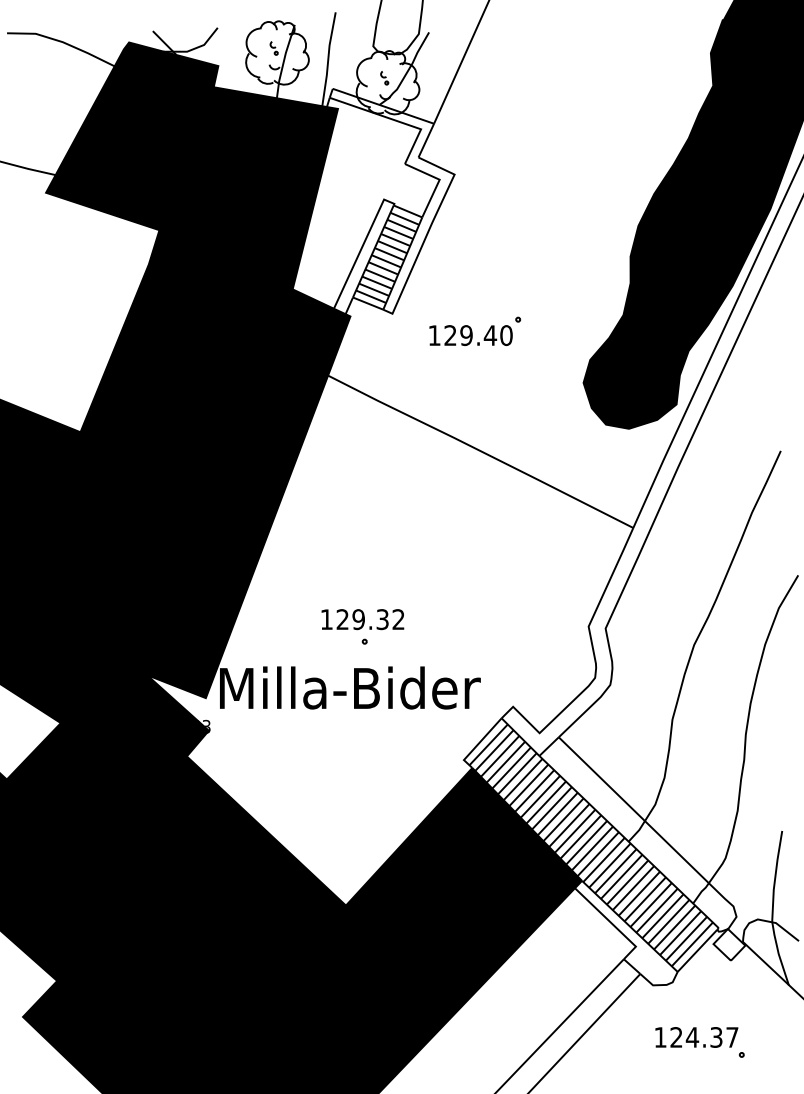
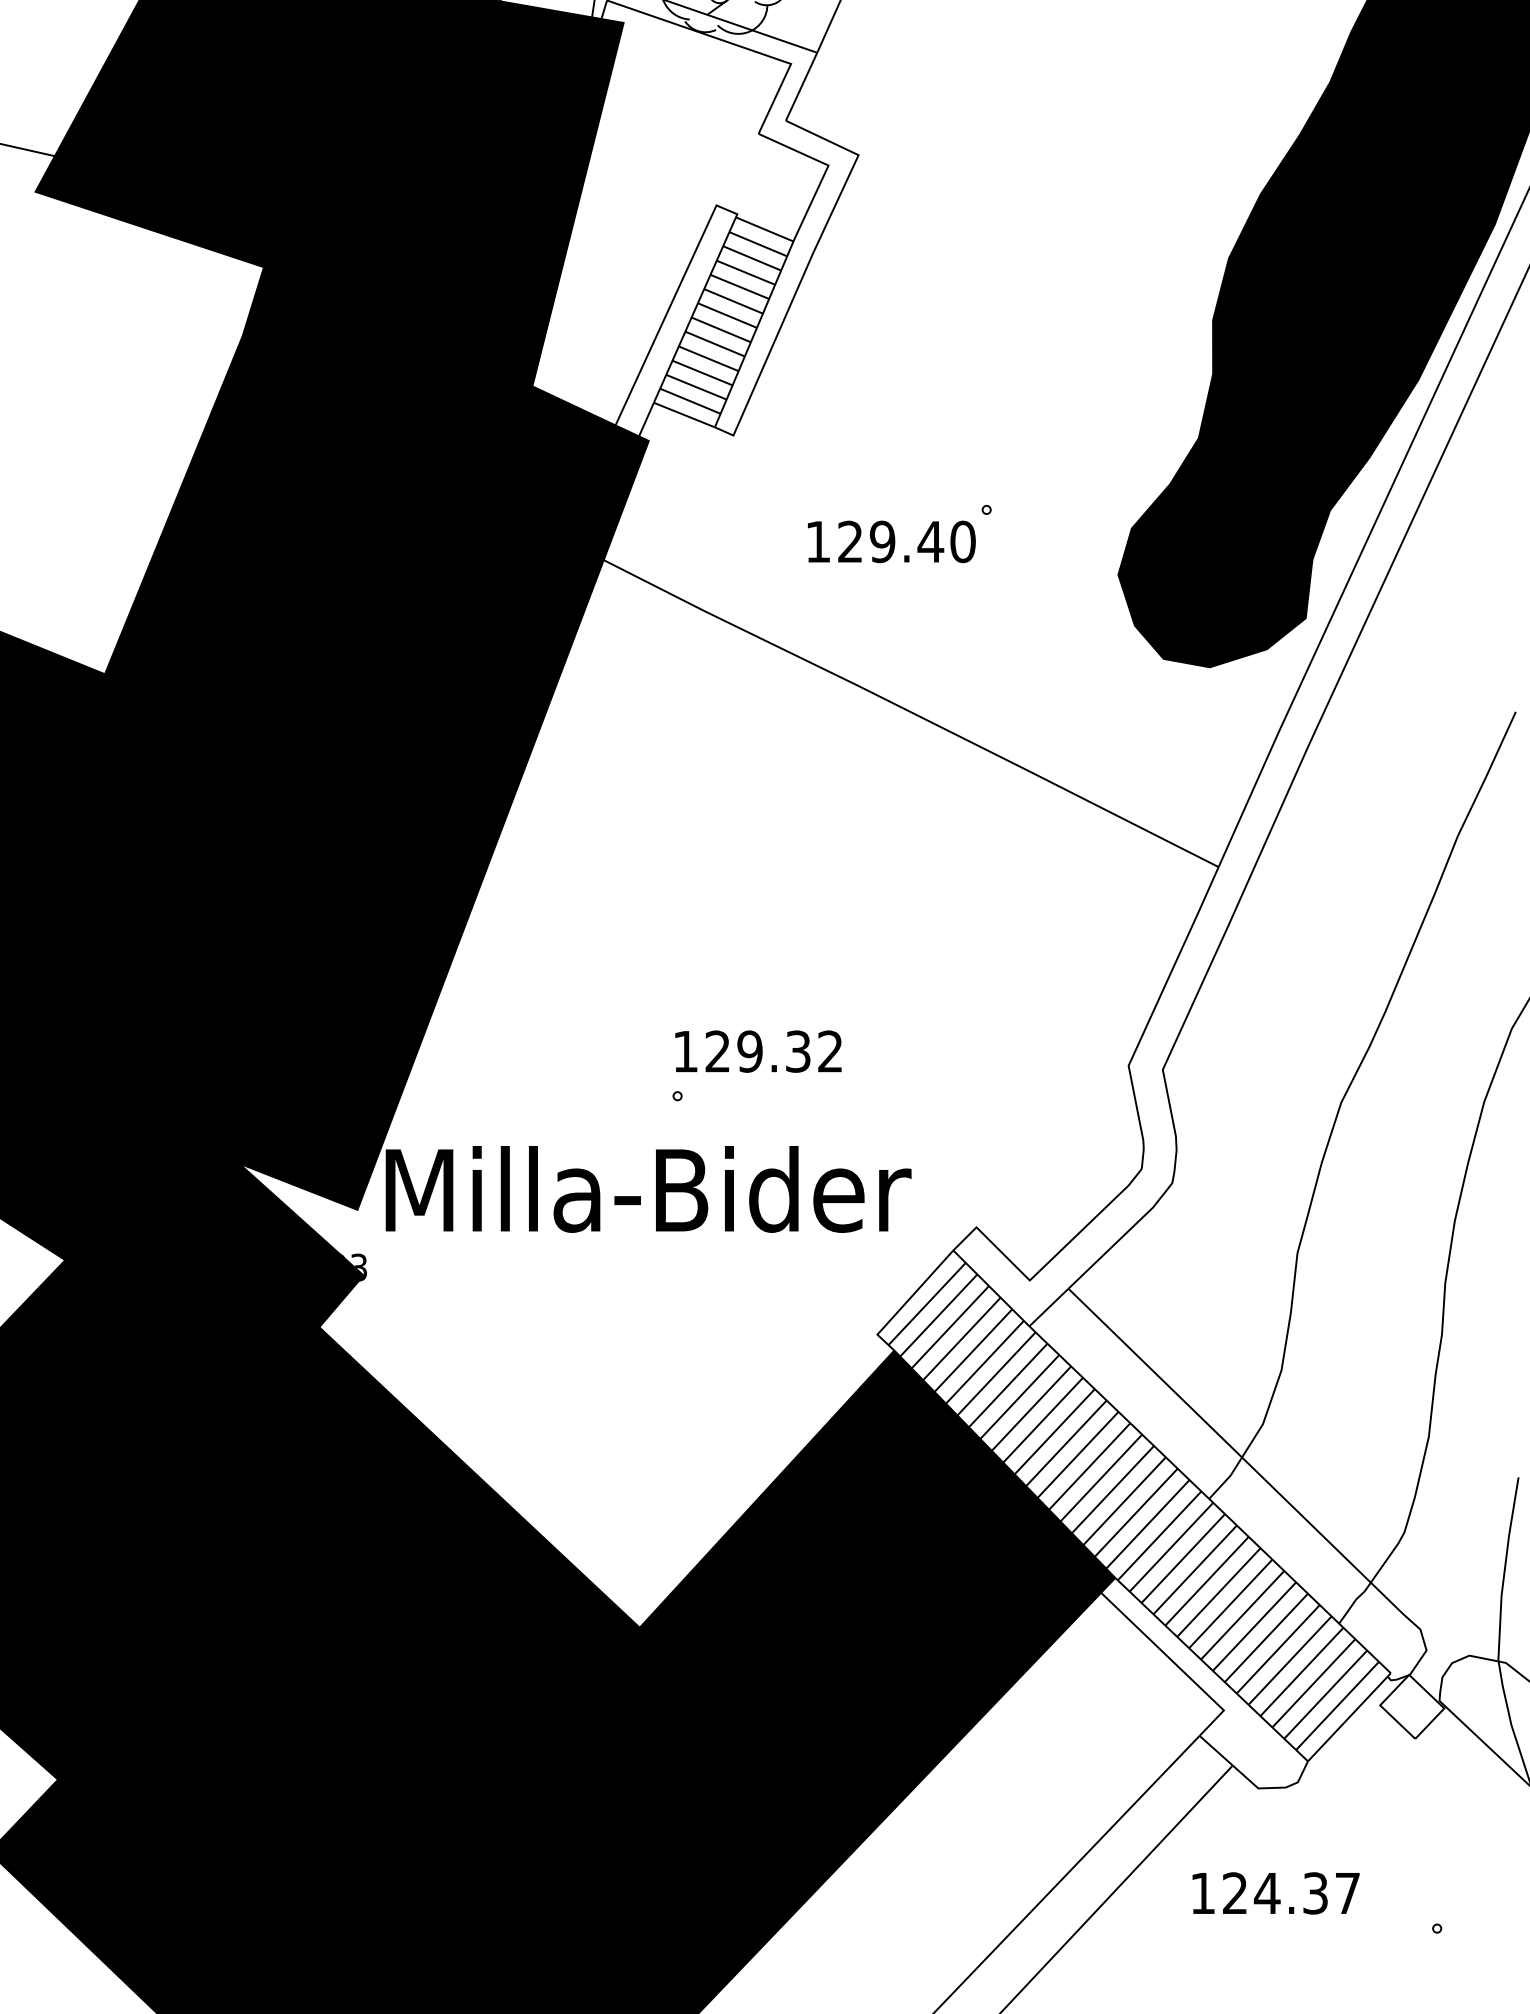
part: (475, 330) -> (900, 531), moved
text: (362, 619) -> (757, 1051), moved
text: (696, 1037) -> (1275, 1893), moved

